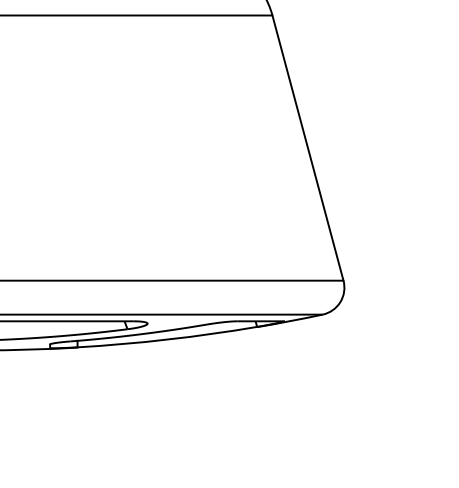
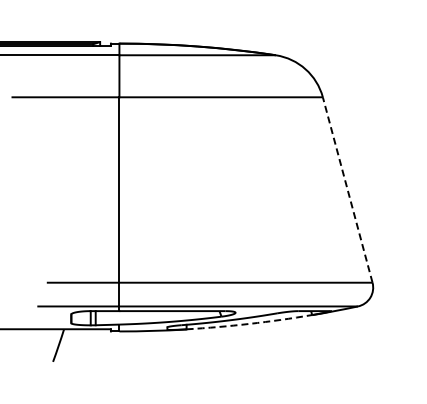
line: (307, 148) -> (347, 190), solid -> dashed
arc: (167, 339) -> (249, 323), solid -> dashed

